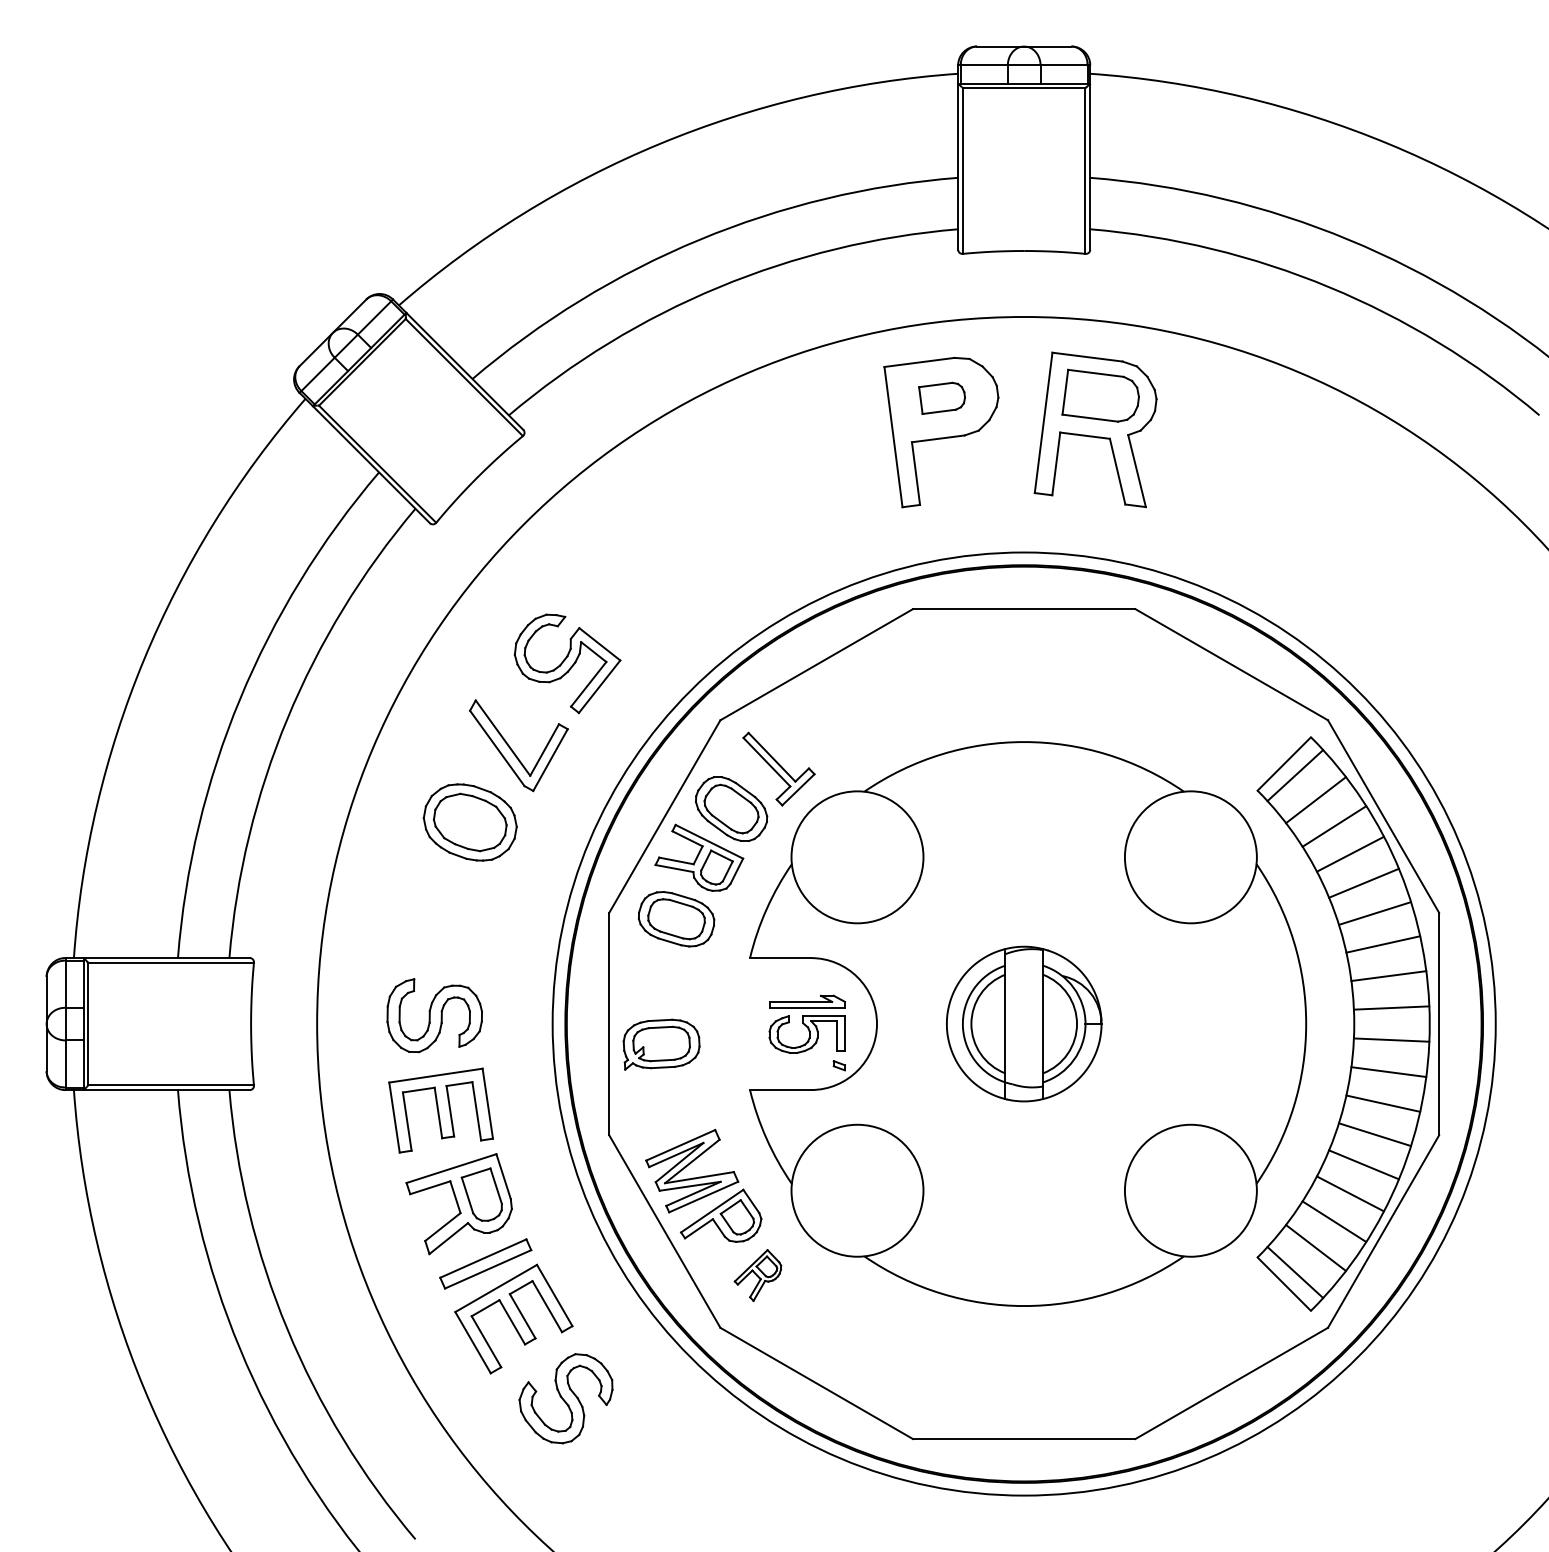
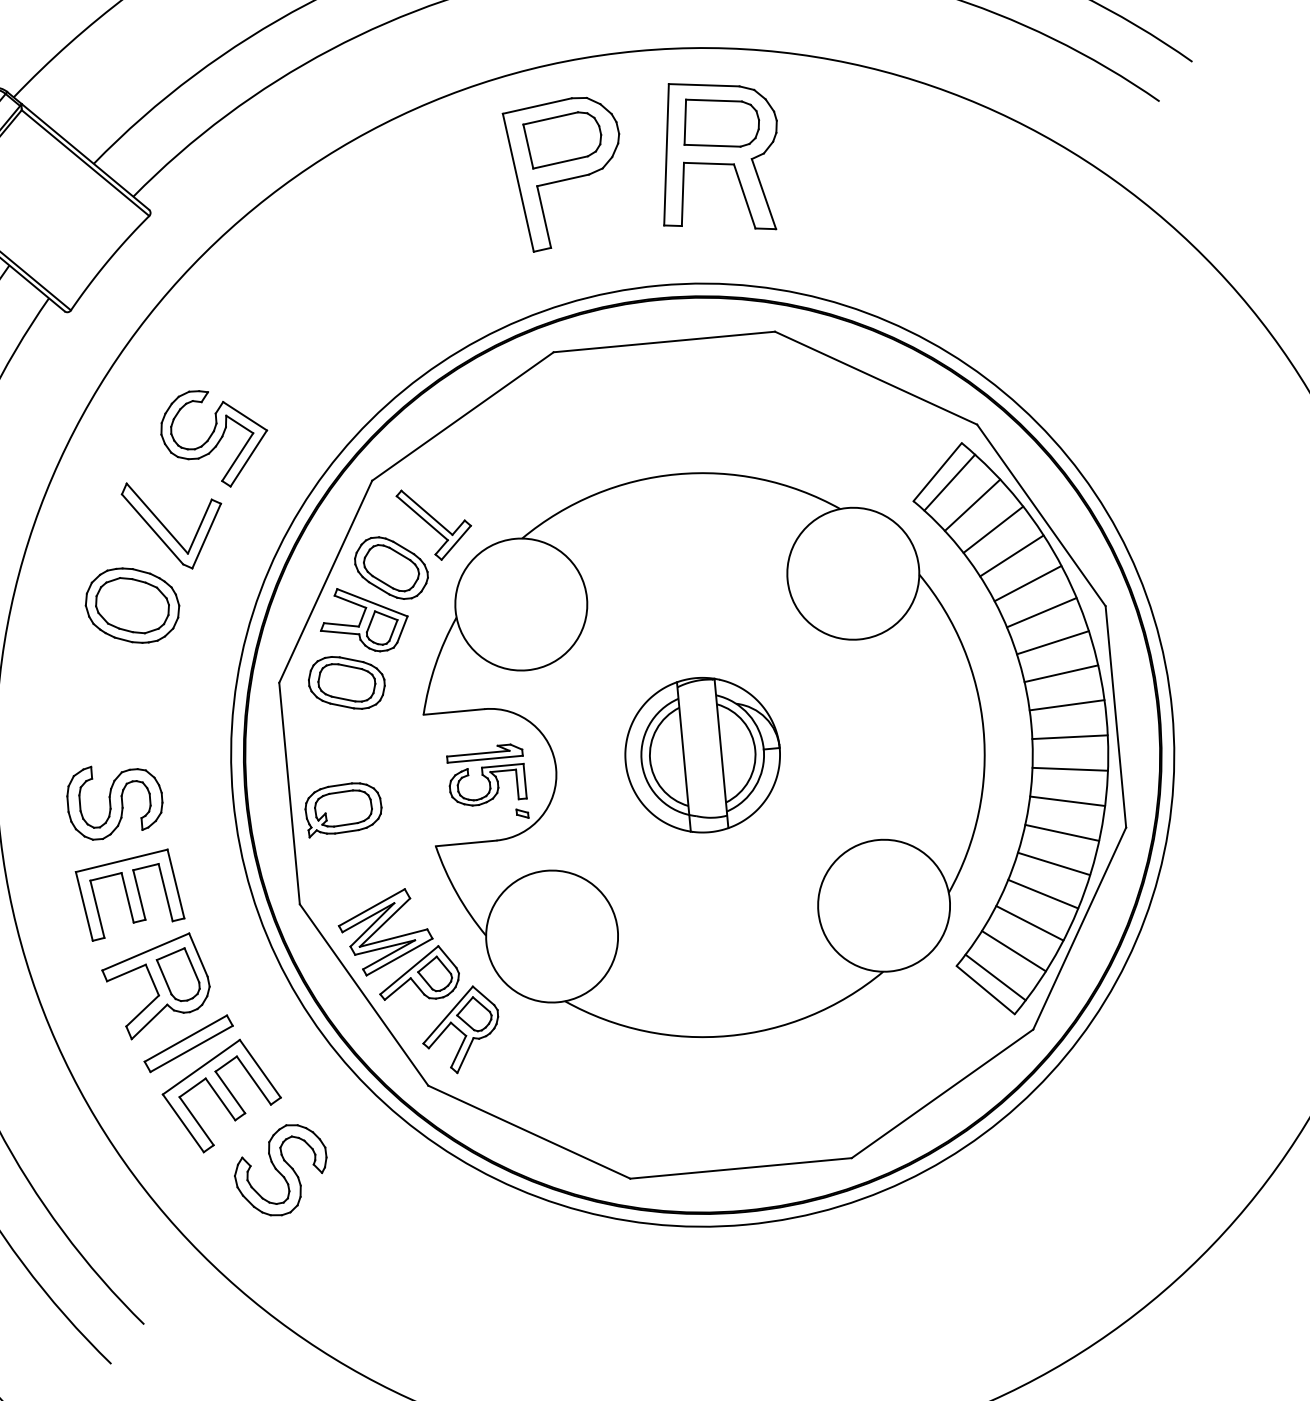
part: (941, 398) -> (562, 139), size x1.67
part: (757, 1275) -> (460, 1030), size x1.67

